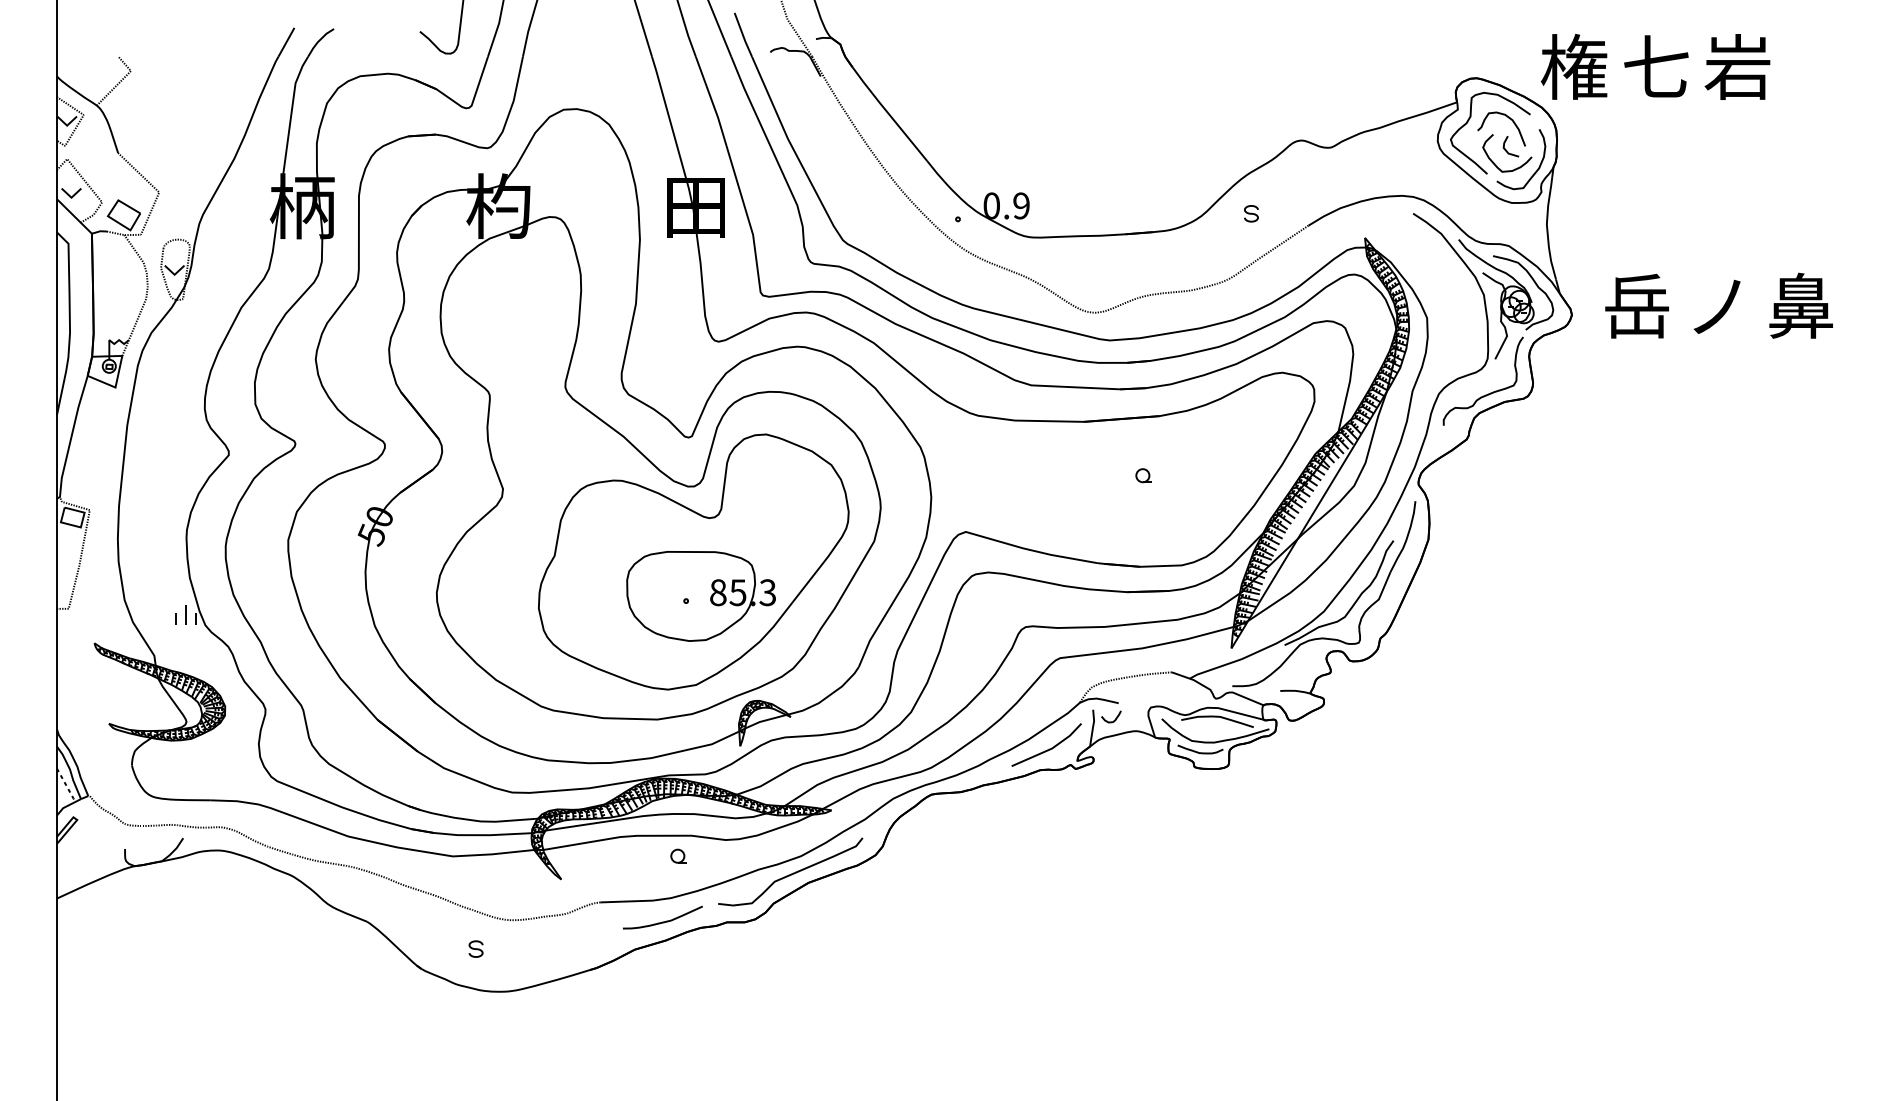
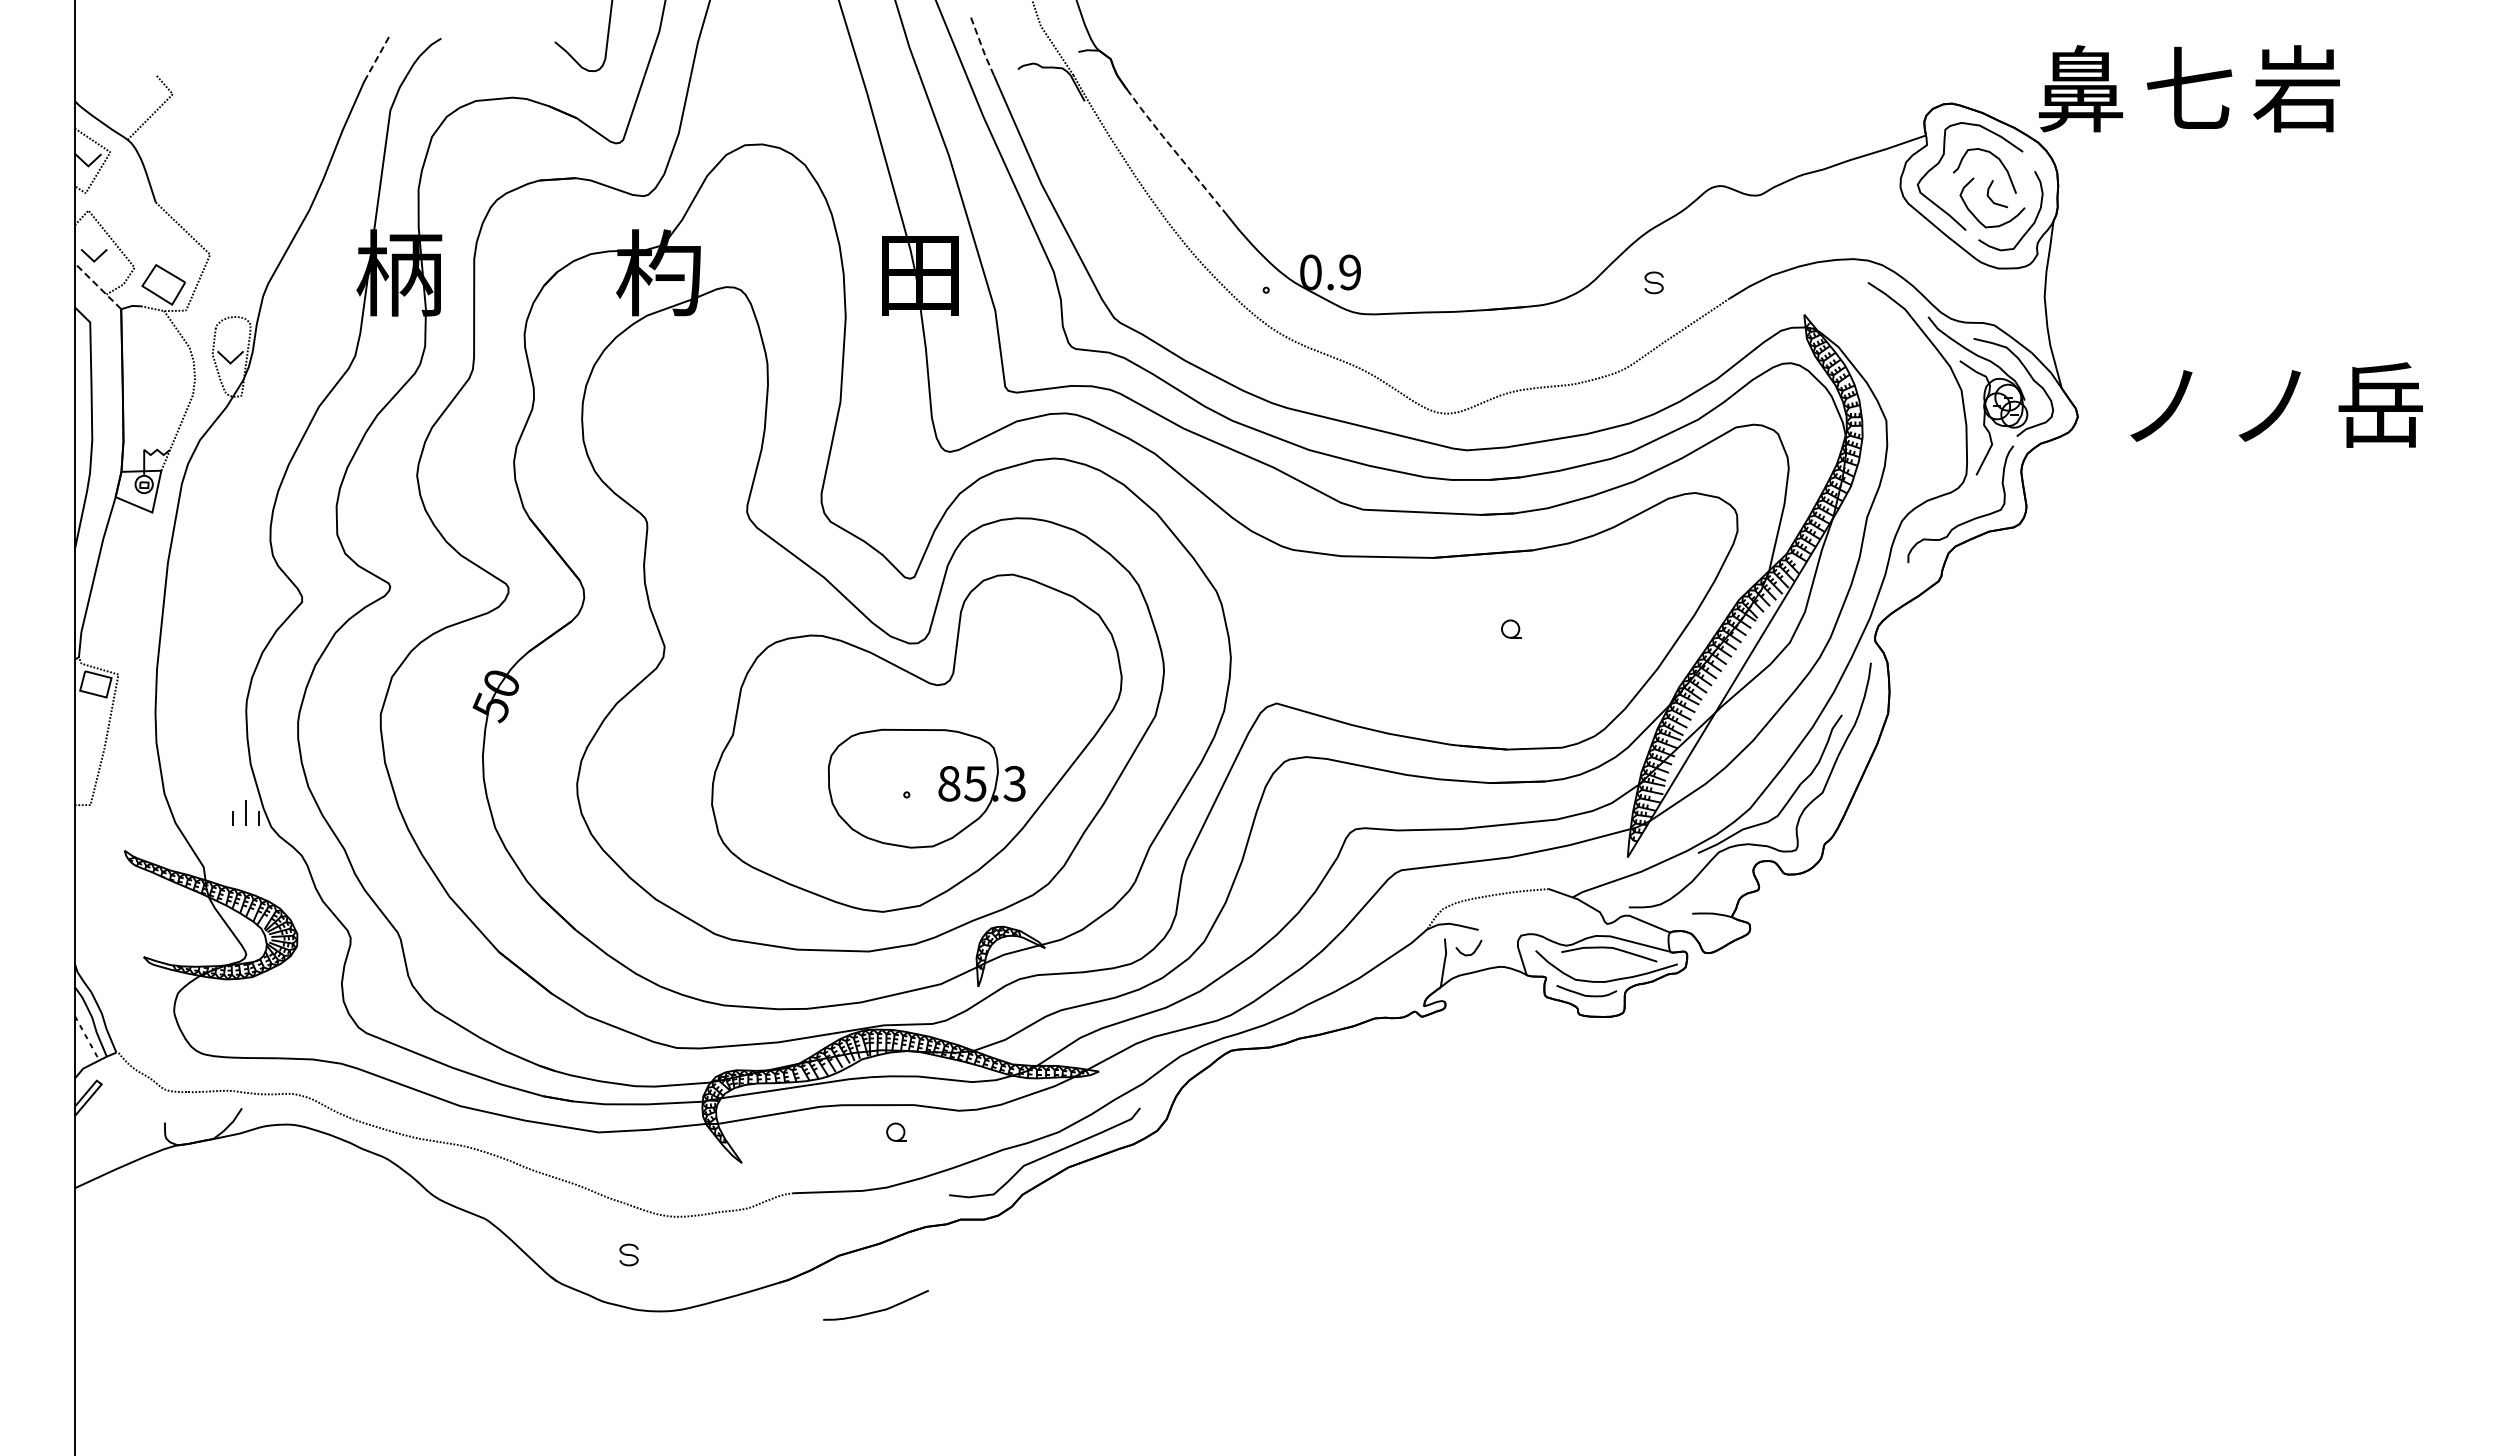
line: (742, 35) -> (981, 46), solid -> dashed
line: (286, 42) -> (378, 56), solid -> dashed
text: (1573, 66) -> (2080, 88), 権 -> 鼻
line: (888, 114) -> (1174, 151), solid -> dashed
line: (74, 216) -> (98, 286), solid -> dashed
text: (1636, 305) -> (2163, 404), 岳 -> ノ
text: (1800, 305) -> (2380, 404), 鼻 -> 岳
line: (1049, 749) -> (1386, 990), removed
curve: (663, 921) -> (876, 1310), moved

